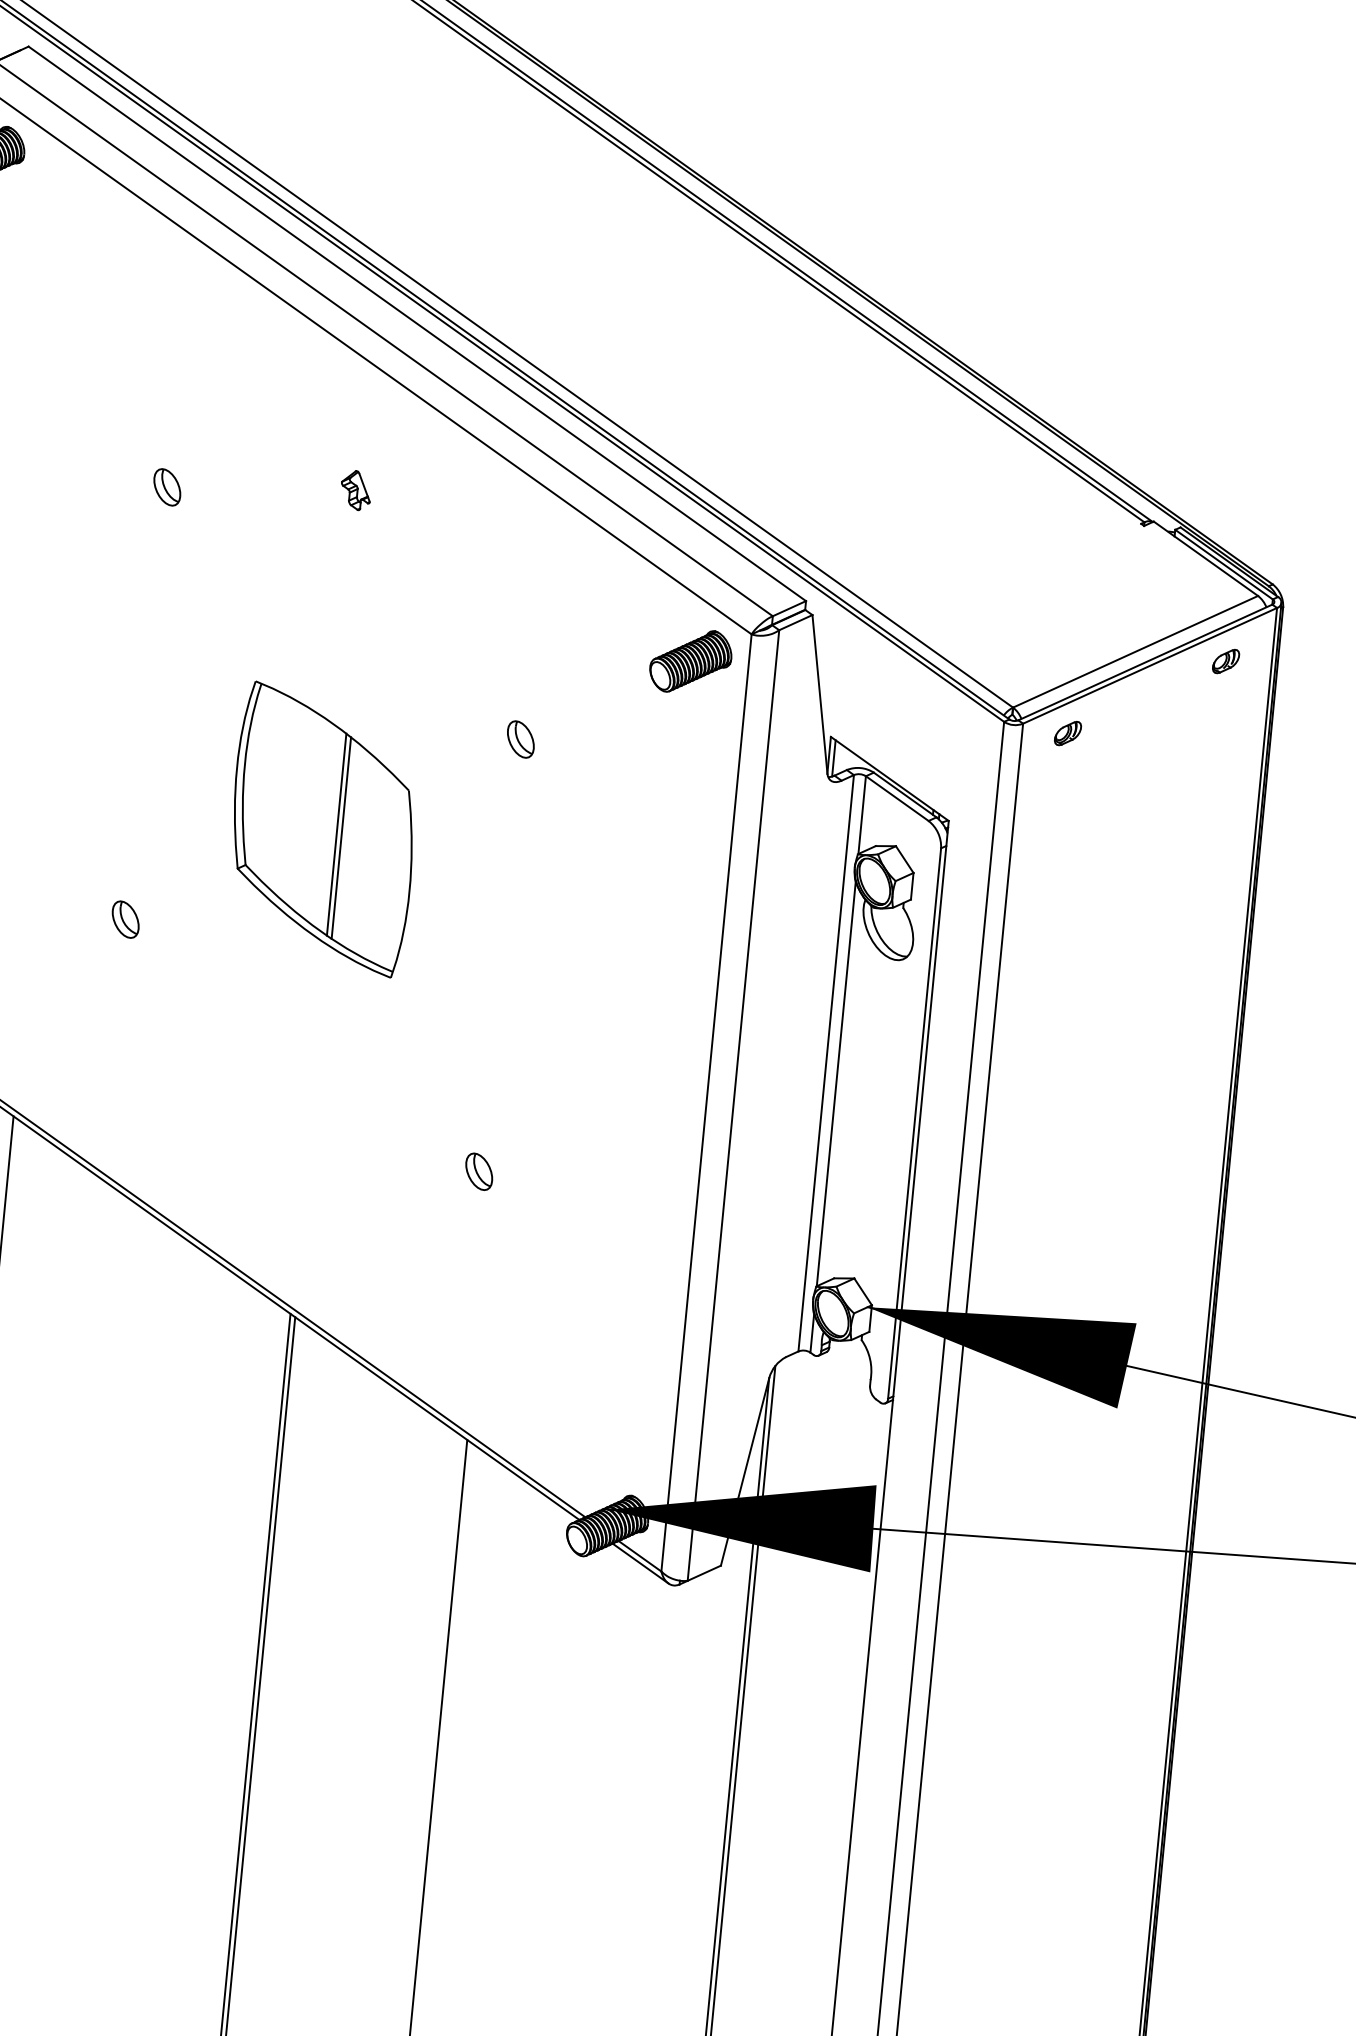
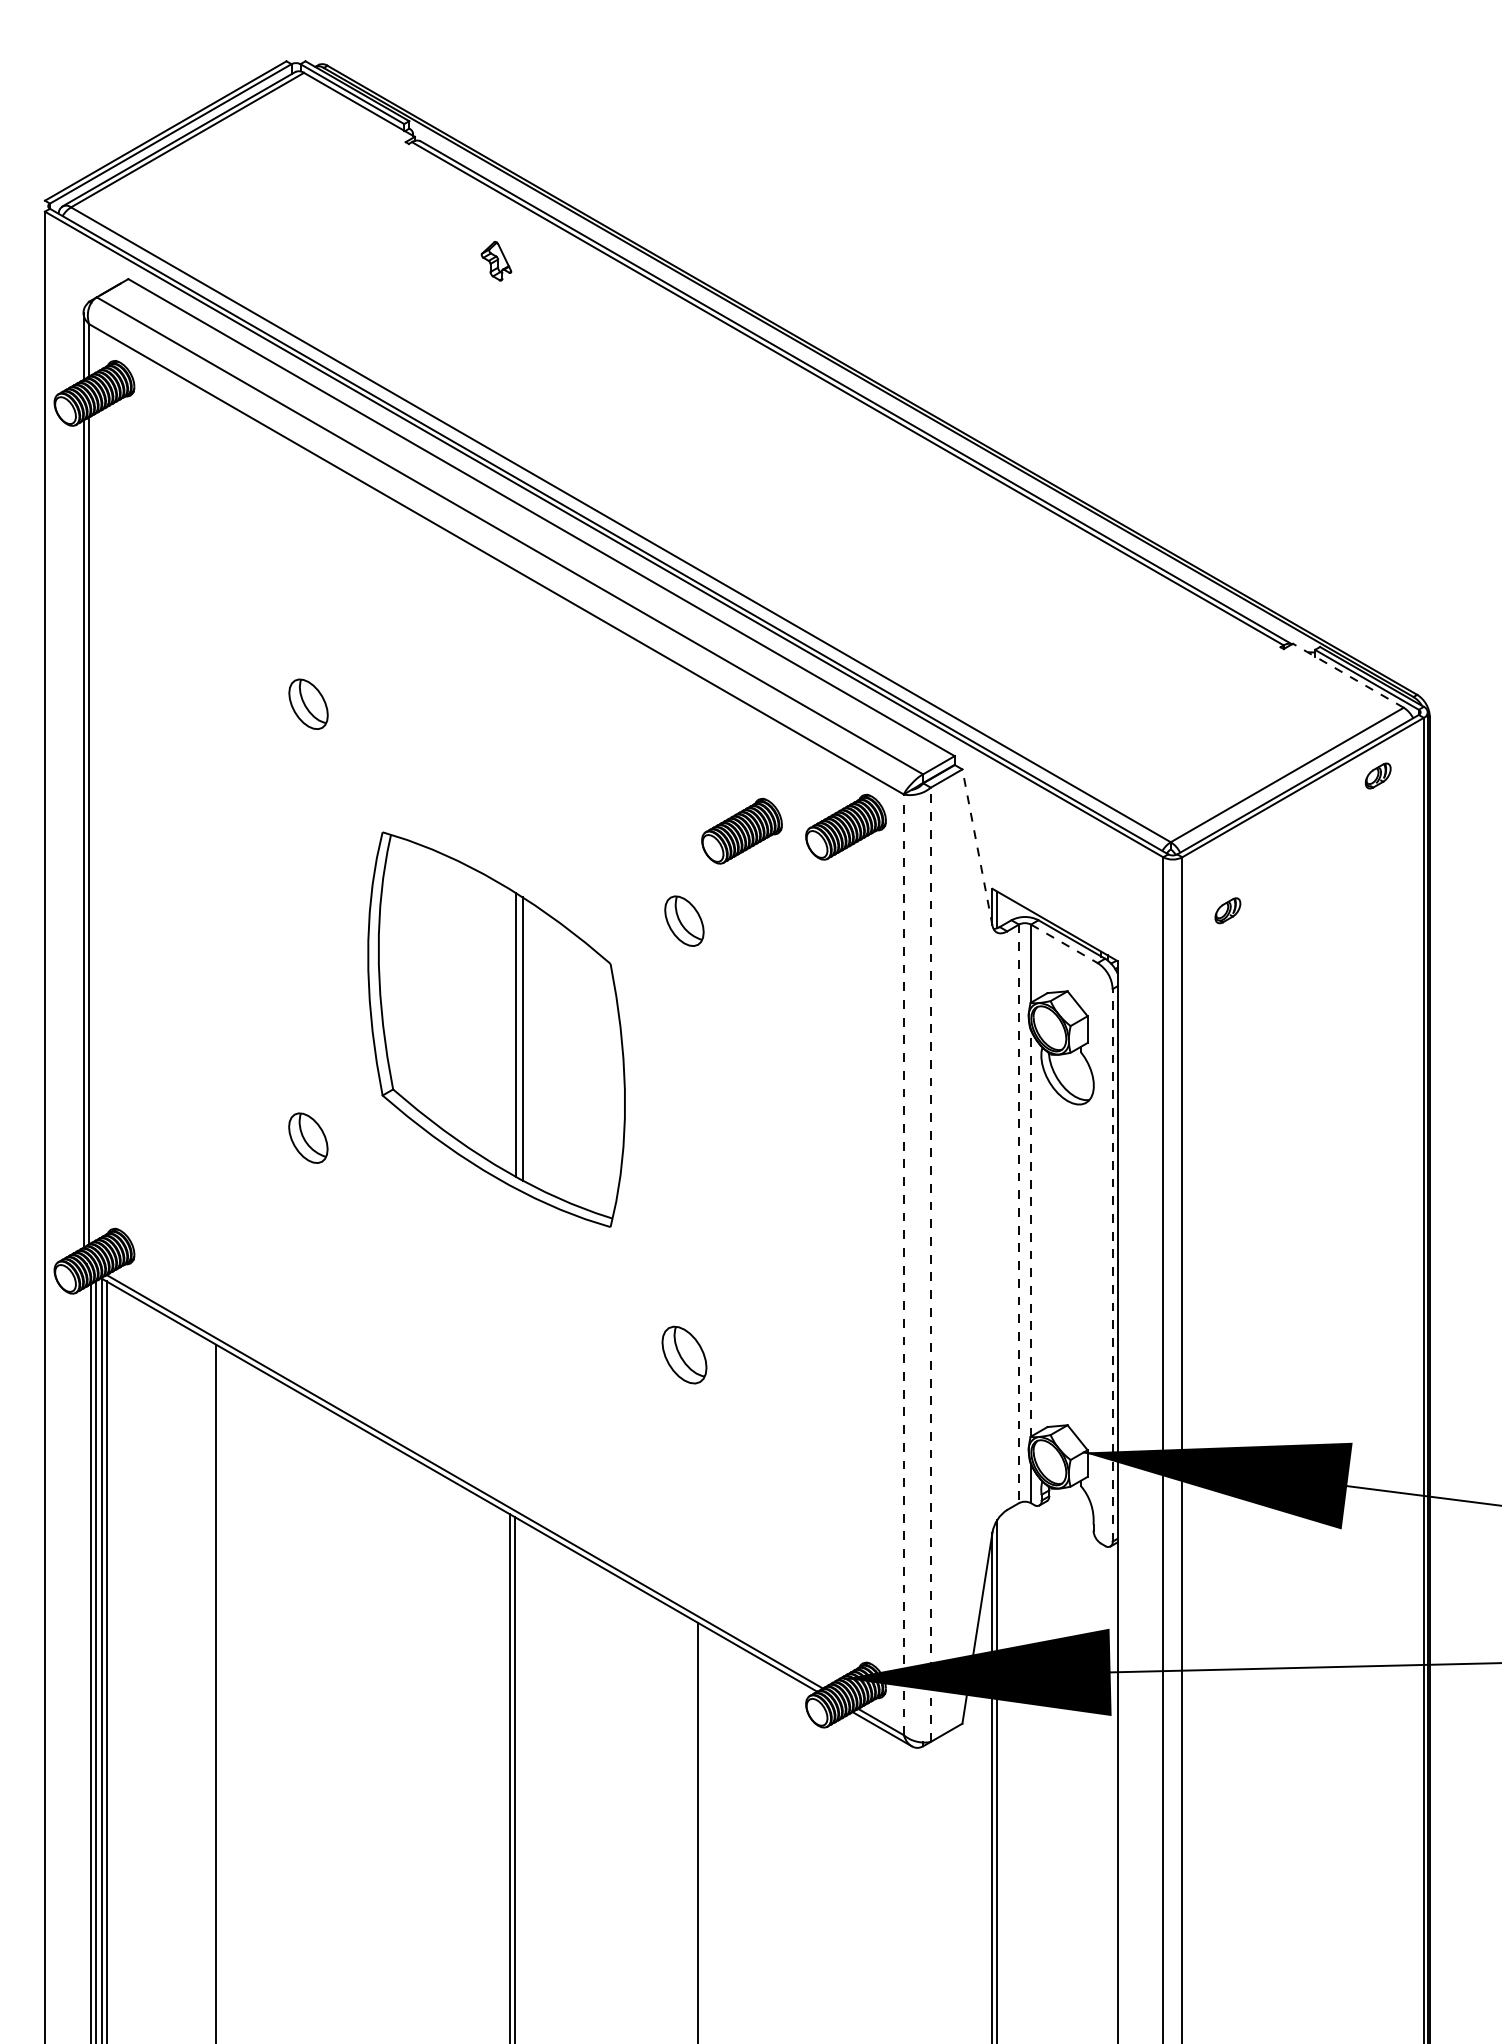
part: (167, 486) -> (308, 703), size x1.4
part: (355, 490) -> (496, 261), moved
line: (1206, 558) -> (1348, 675), solid -> dashed
part: (586, 654) -> (741, 830), added
line: (819, 694) -> (977, 847), solid -> dashed
part: (1067, 733) -> (1227, 910), moved
part: (520, 738) -> (683, 920), size x1.4
line: (897, 799) -> (1064, 944), solid -> dashed
part: (322, 829) -> (495, 1029), size x1.4
part: (125, 919) -> (308, 1137), size x1.4
line: (826, 1063) -> (1019, 1214), solid -> dashed
line: (836, 1084) -> (1031, 1233), solid -> dashed
line: (706, 1102) -> (903, 1264), solid -> dashed
line: (733, 1105) -> (930, 1264), solid -> dashed
line: (914, 1122) -> (1112, 1264), solid -> dashed
part: (478, 1171) -> (683, 1354), size x1.6

